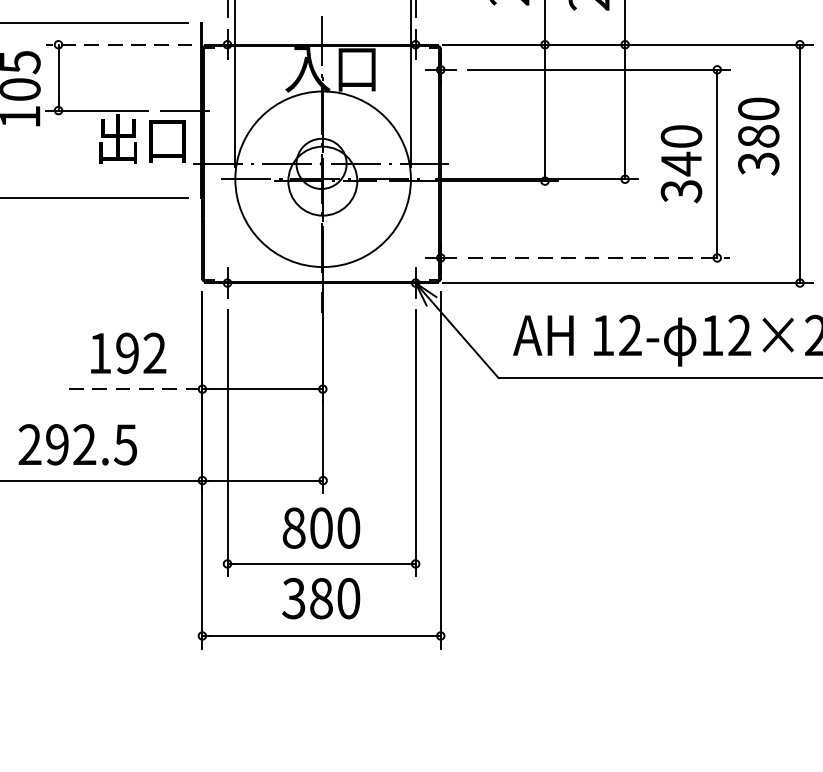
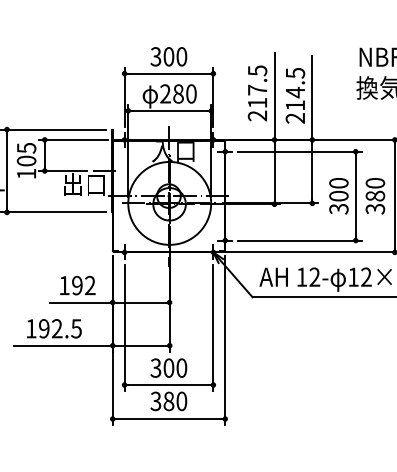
line: (119, 43) -> (73, 139), dashed -> solid
text: (758, 137) -> (375, 196), moved
text: (680, 164) -> (338, 196), 340 -> 300
line: (597, 257) -> (299, 240), dashed -> solid
line: (136, 389) -> (81, 302), dashed -> solid
text: (30, 444) -> (31, 328), 292.5 -> 192.5
text: (292, 526) -> (155, 367), 800 -> 300

